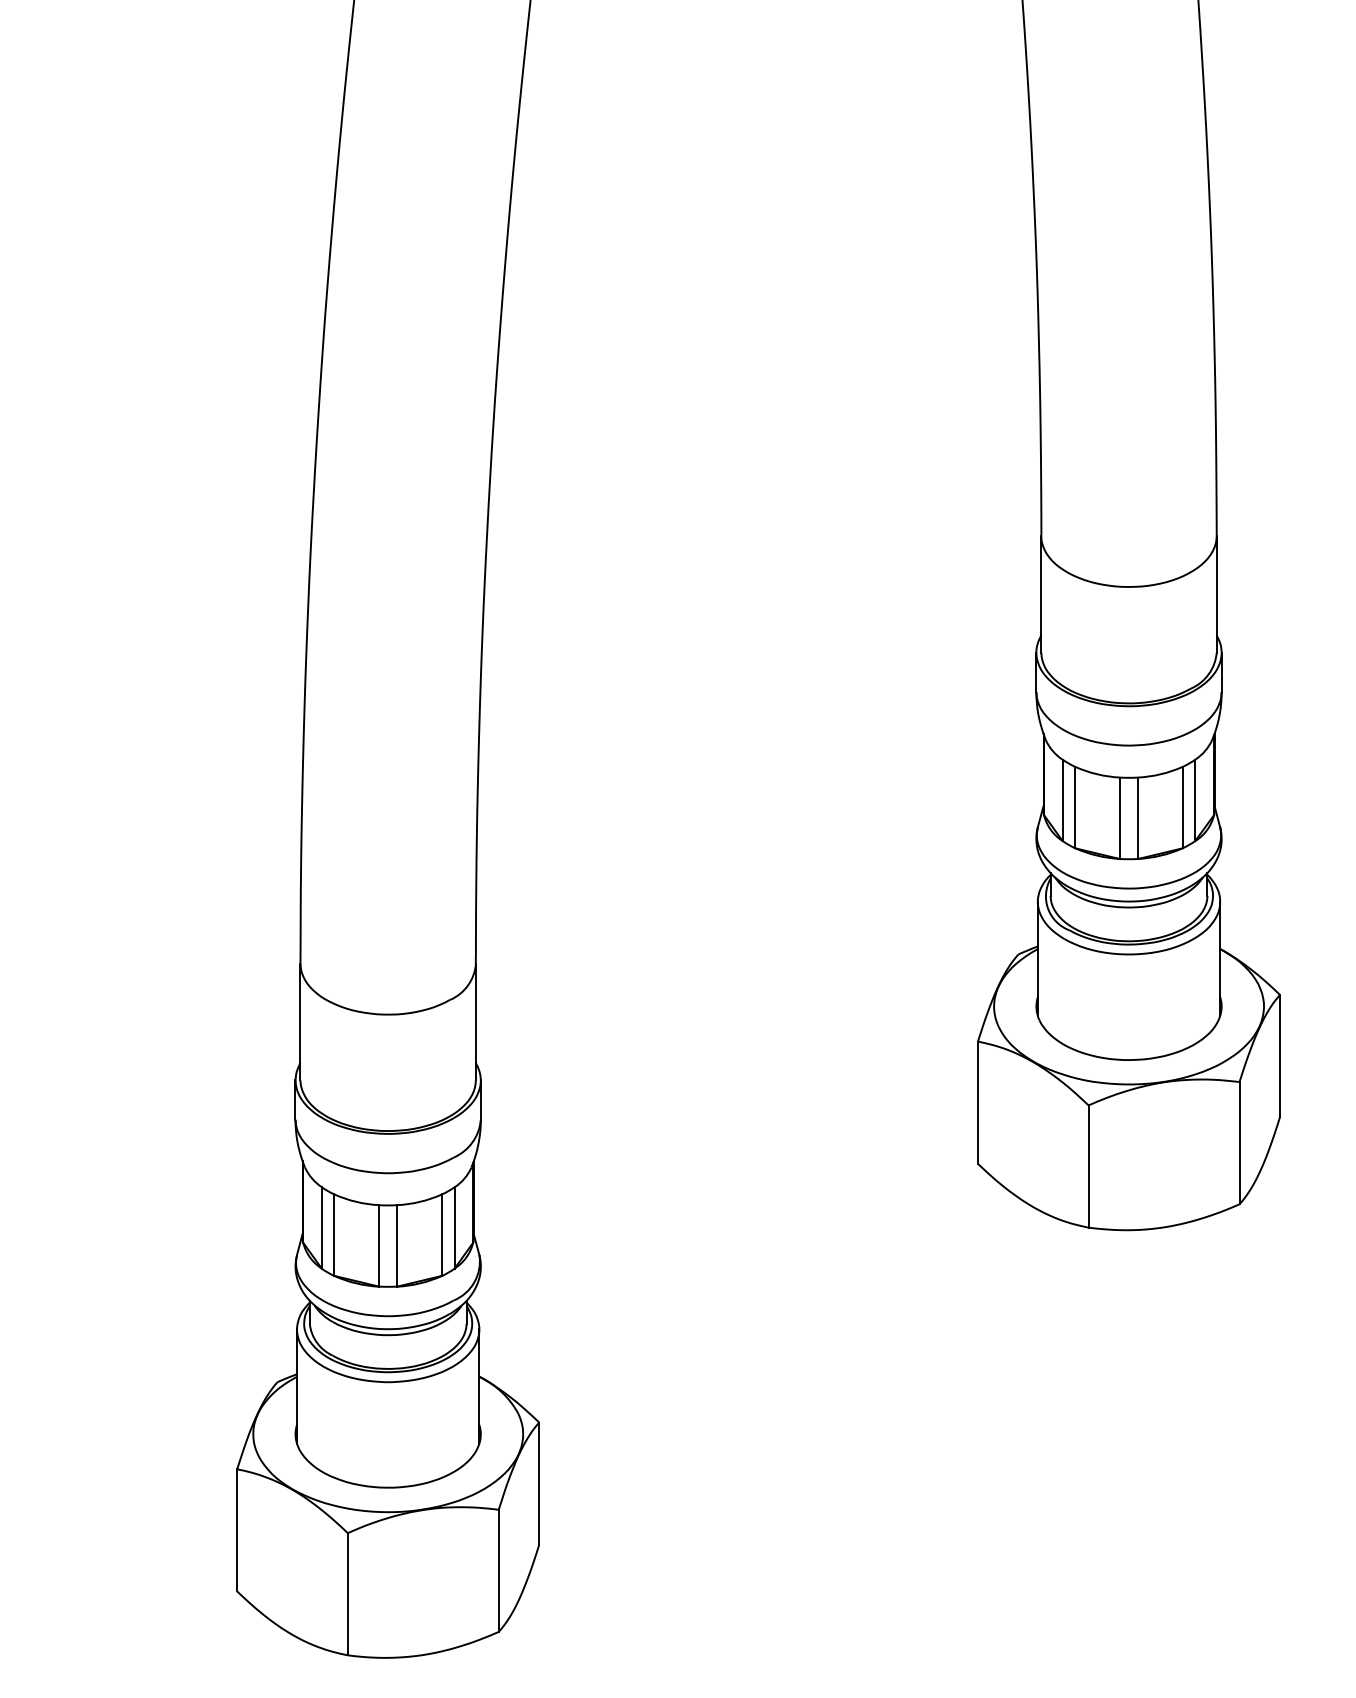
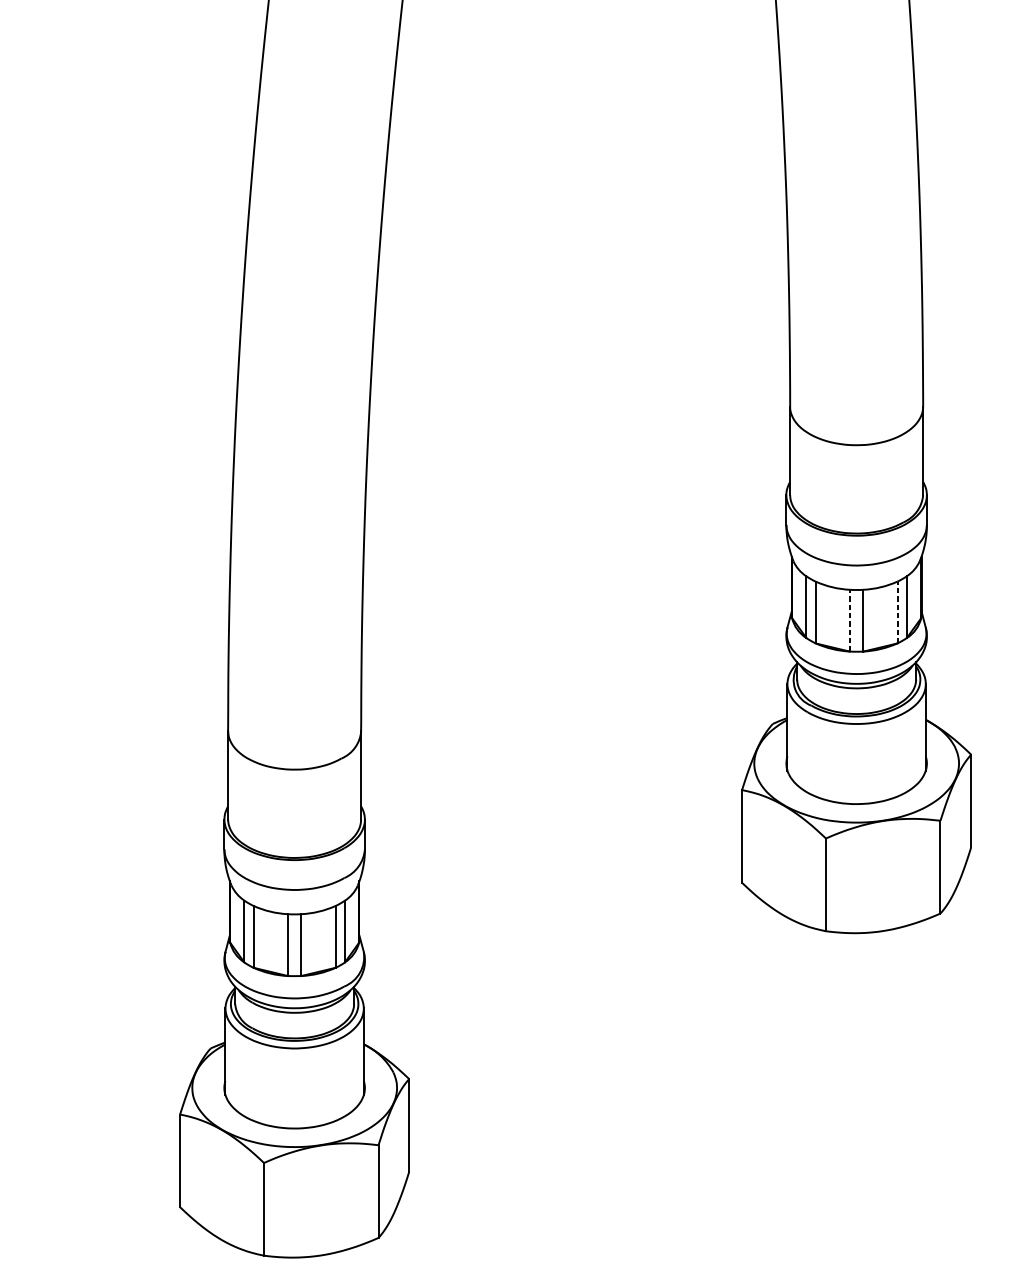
line: (1182, 807) -> (897, 612), solid -> dashed
line: (1120, 818) -> (850, 620), solid -> dashed

